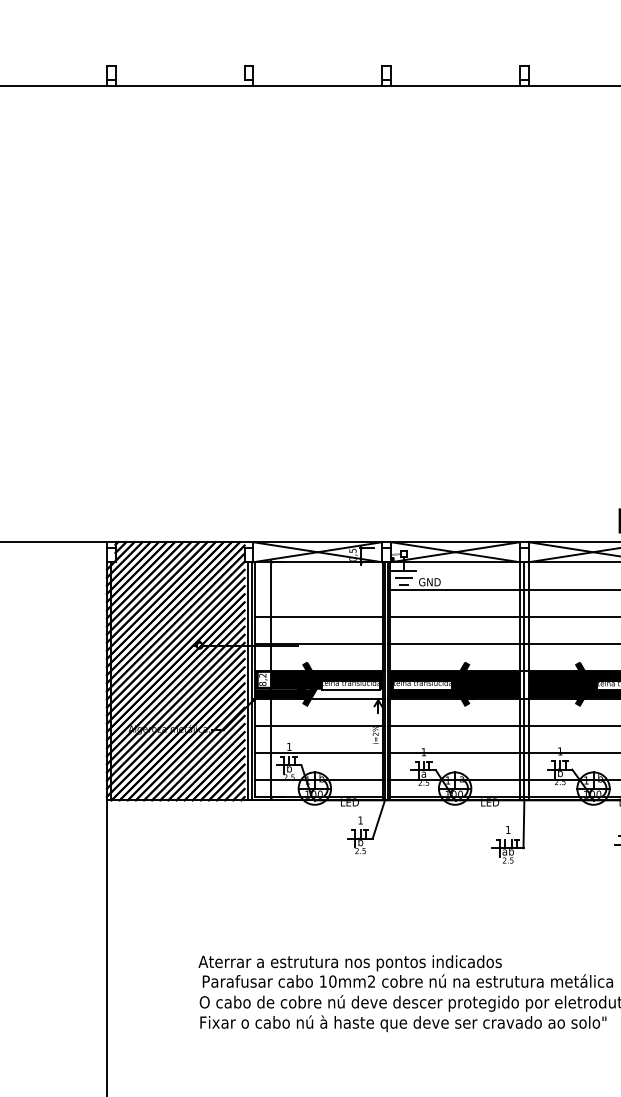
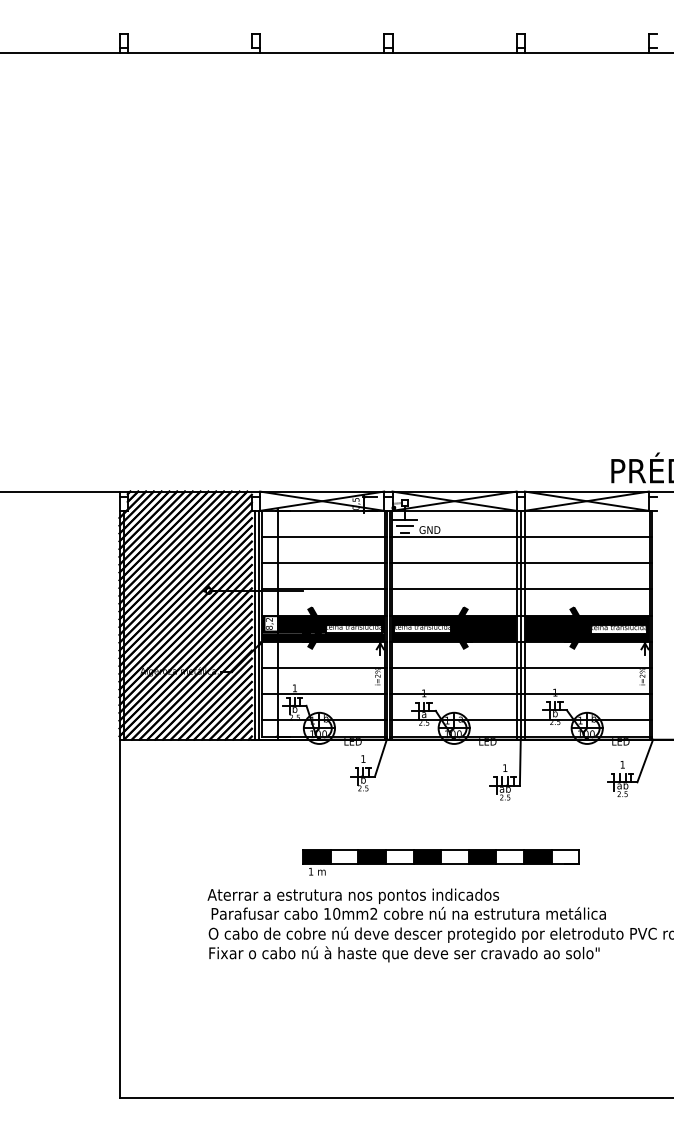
line: (319, 589) -> (323, 537), added
fill: (347, 694) -> (350, 637), added
part: (440, 928) -> (440, 862), added

